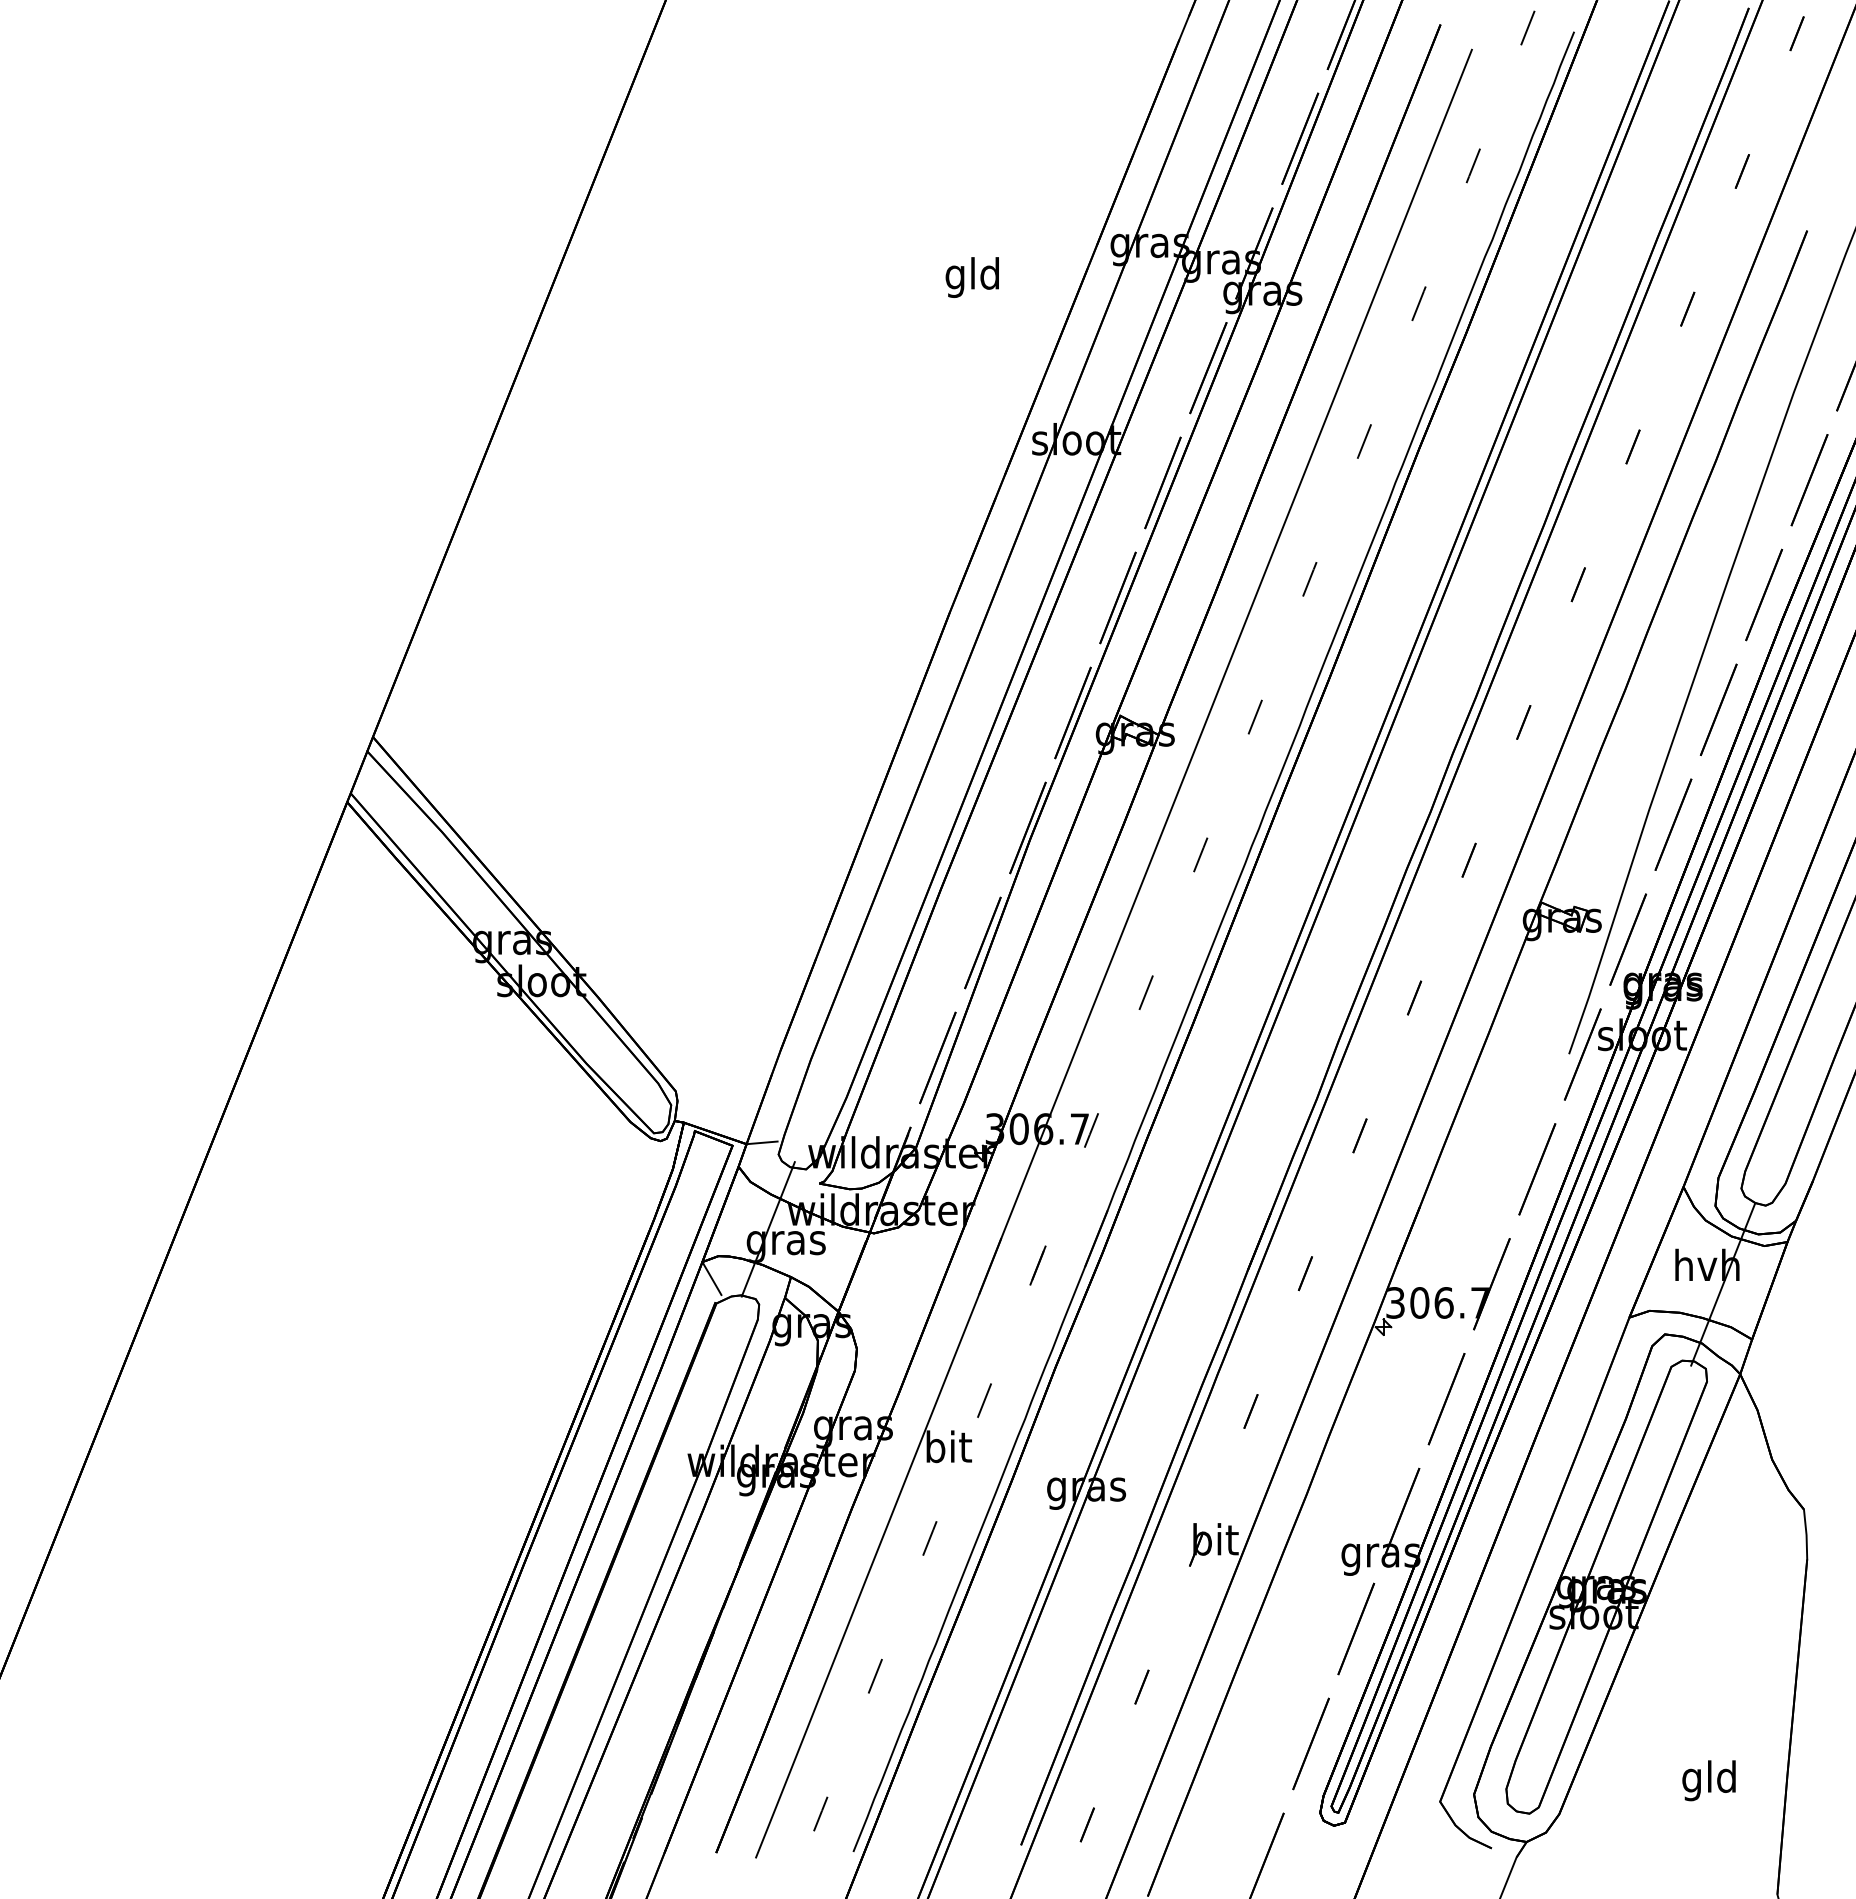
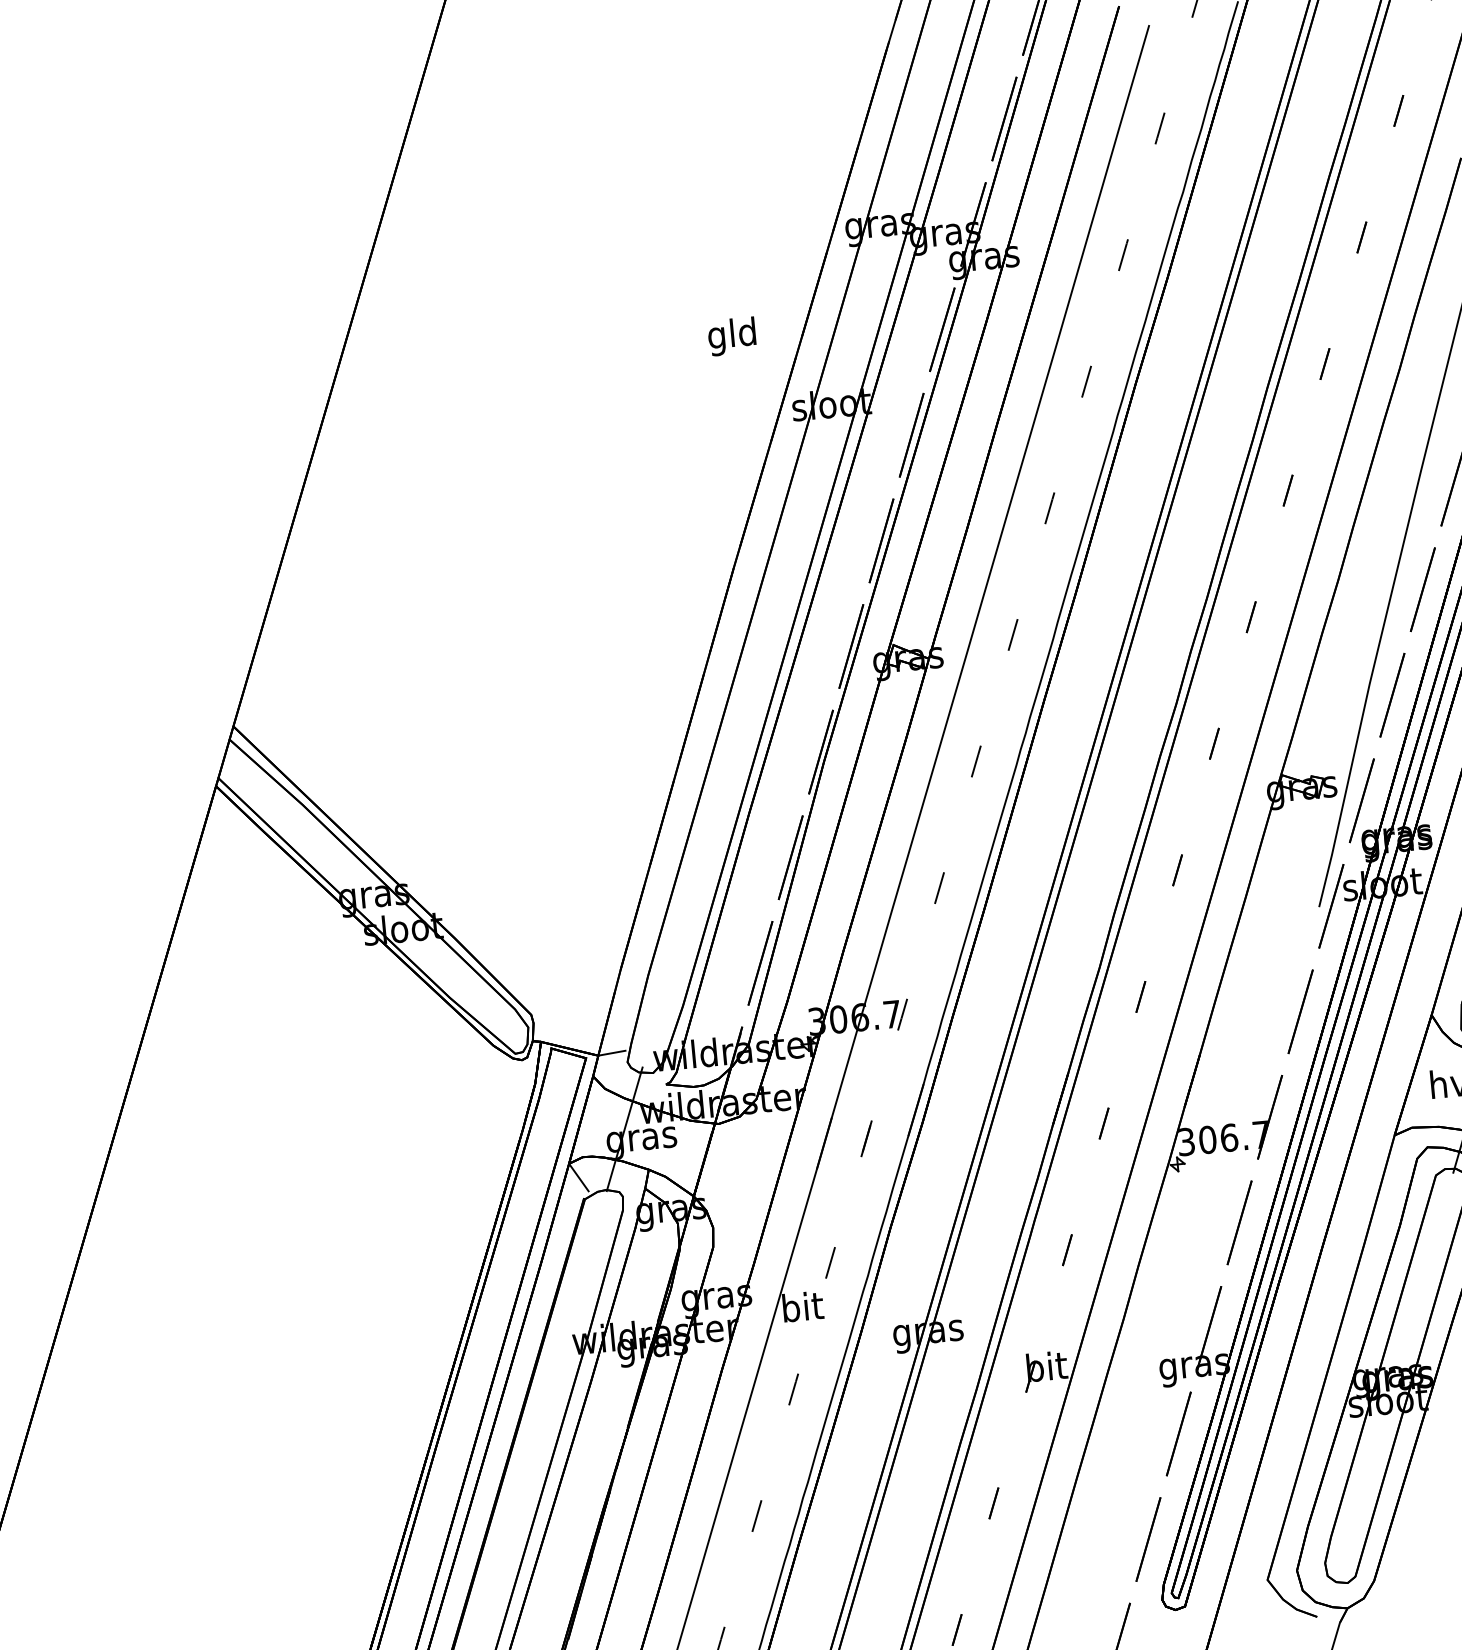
text: (971, 277) -> (731, 336), moved

